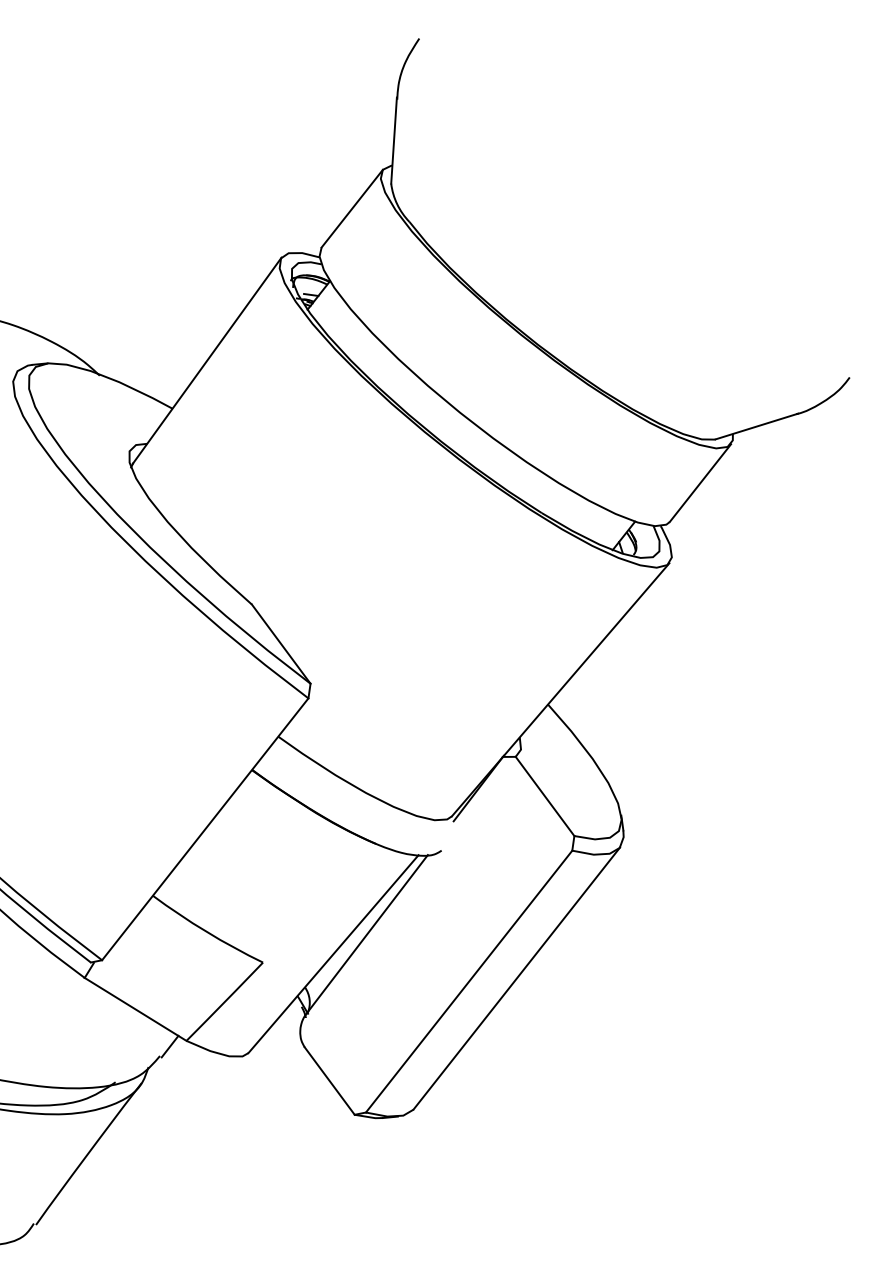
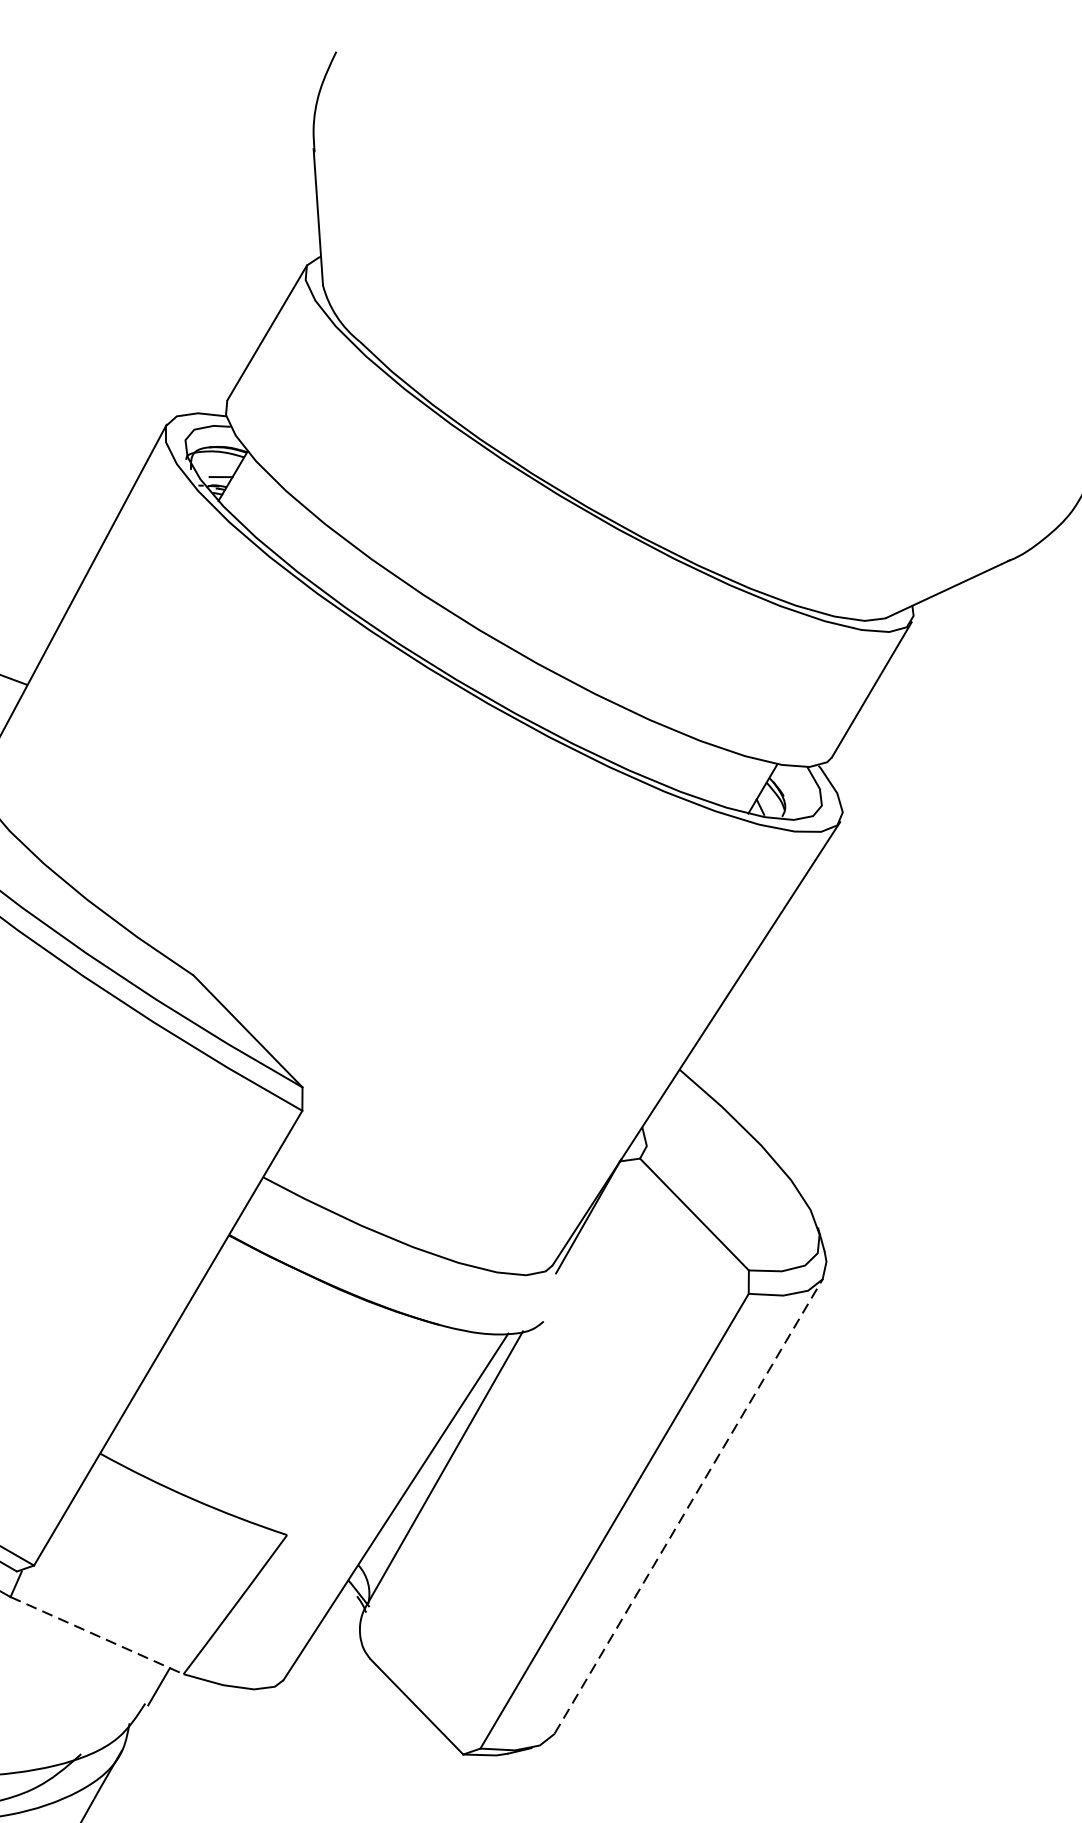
line: (516, 978) -> (688, 1506), solid -> dashed
line: (135, 1009) -> (96, 1635), solid -> dashed

